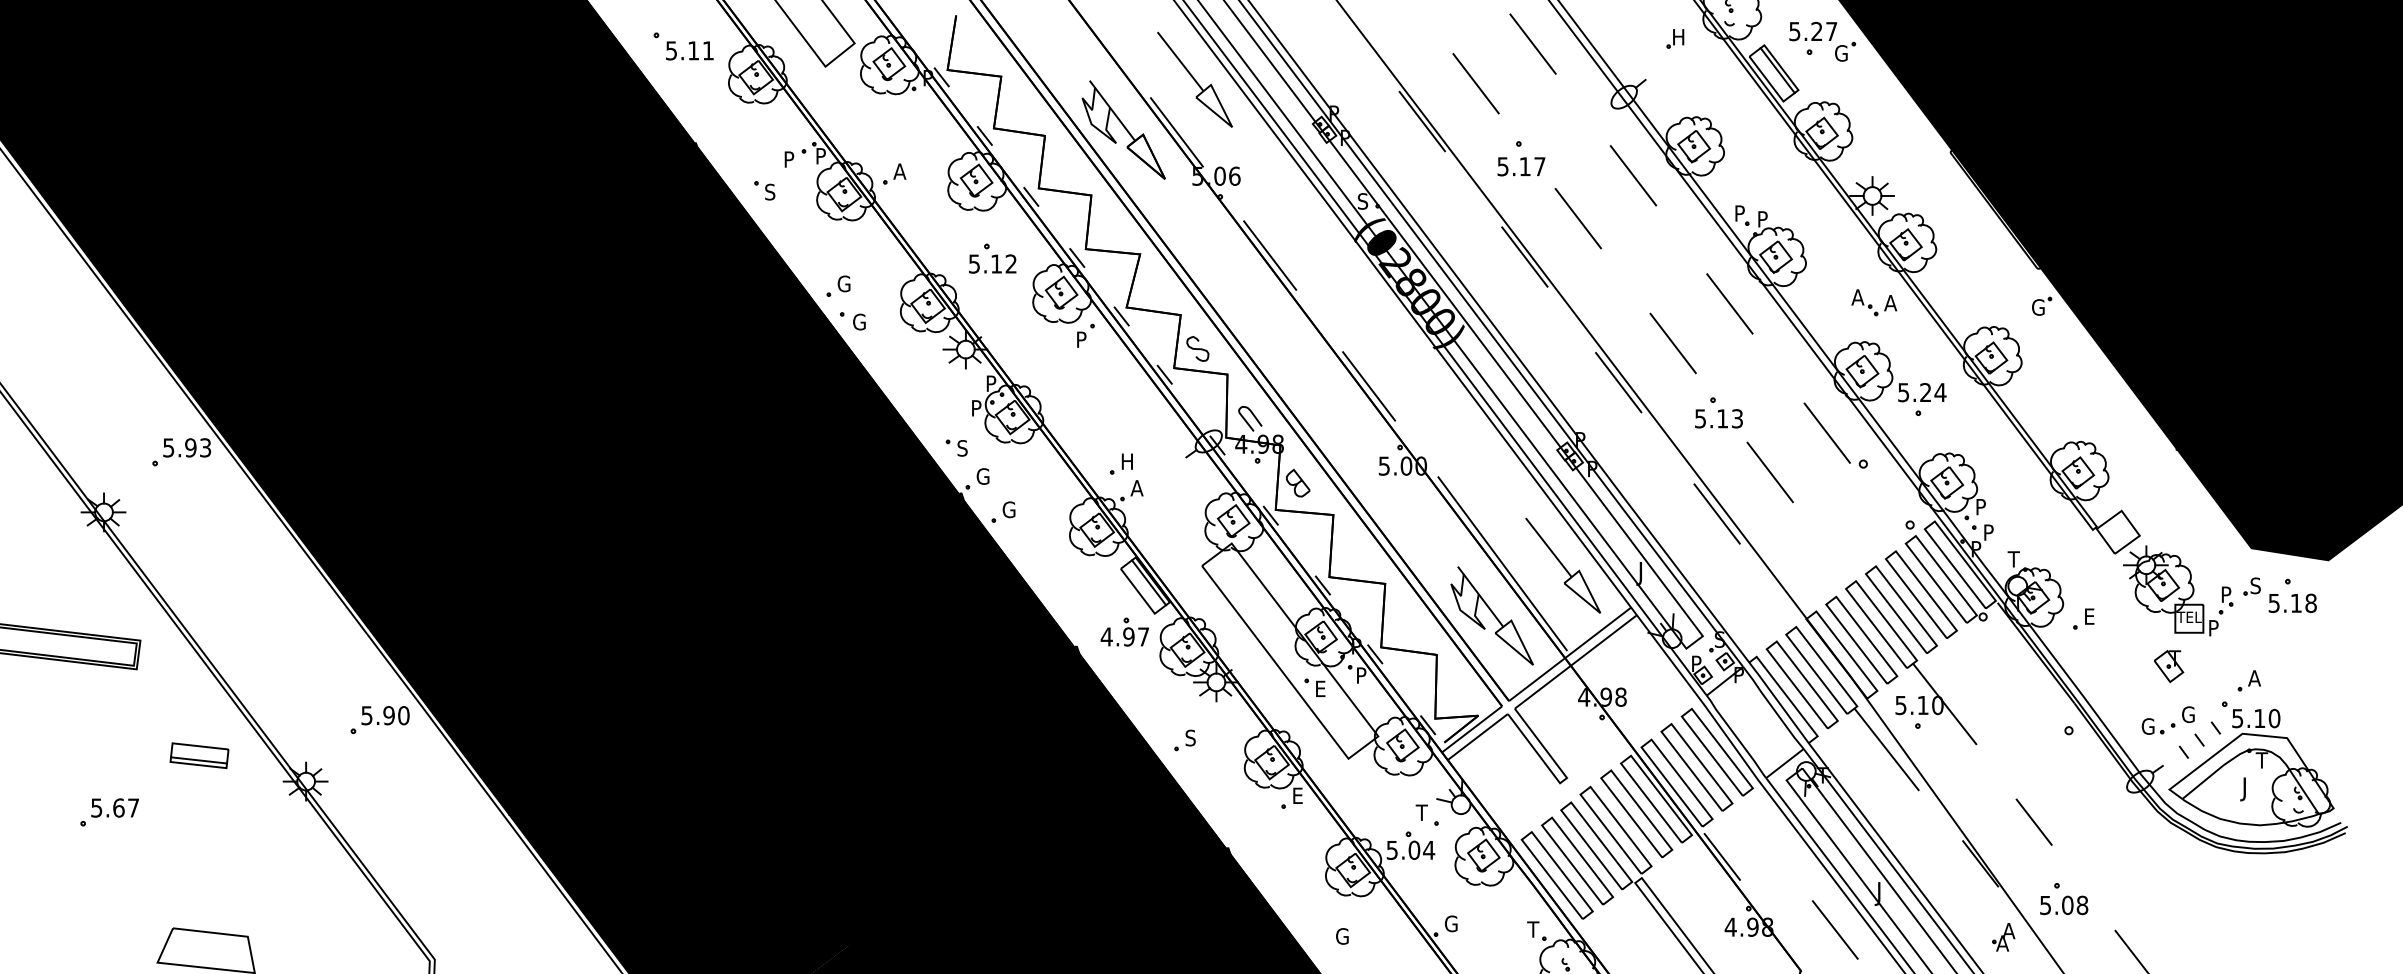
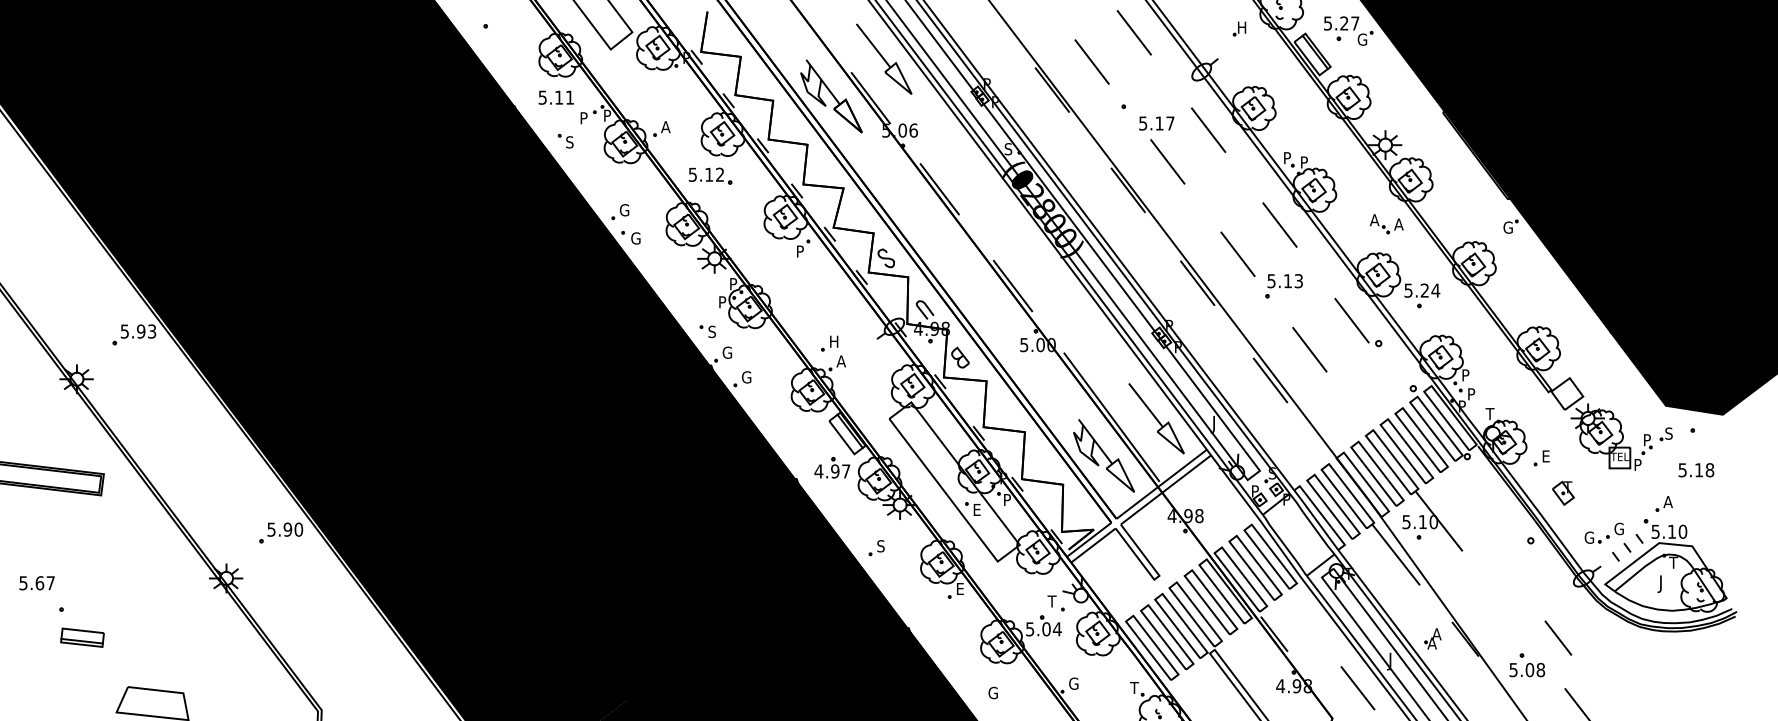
text: (689, 50) -> (556, 97), moved
text: (1521, 166) -> (1156, 123), moved
text: (992, 263) -> (706, 174), moved
text: (1718, 418) -> (1284, 280), moved
text: (2292, 602) -> (1696, 469), moved
part: (2169, 666) -> (1563, 493), moved
part: (199, 755) -> (82, 637), moved
text: (114, 807) -> (36, 582), moved
line: (2033, 821) -> (1557, 637), moved
part: (2003, 937) -> (1432, 639), moved

